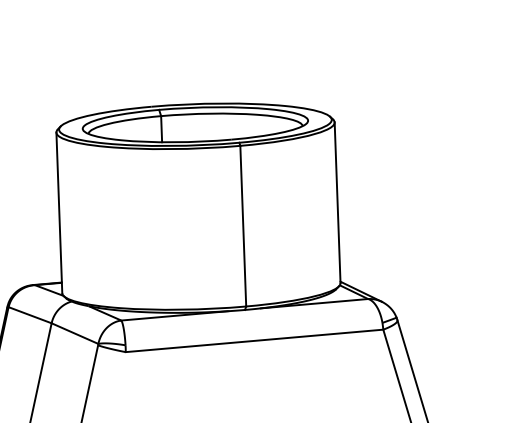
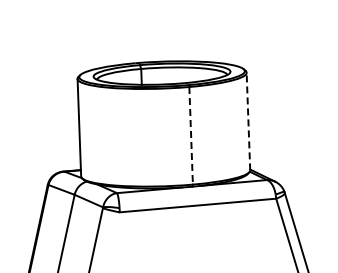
line: (337, 202) -> (248, 121), solid -> dashed
line: (243, 225) -> (191, 135), solid -> dashed

